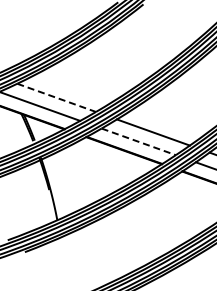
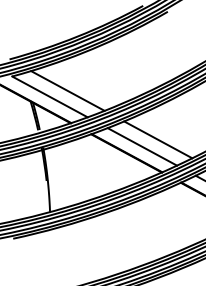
line: (56, 97) -> (67, 90), dashed -> solid
line: (139, 142) -> (143, 147), dashed -> solid

